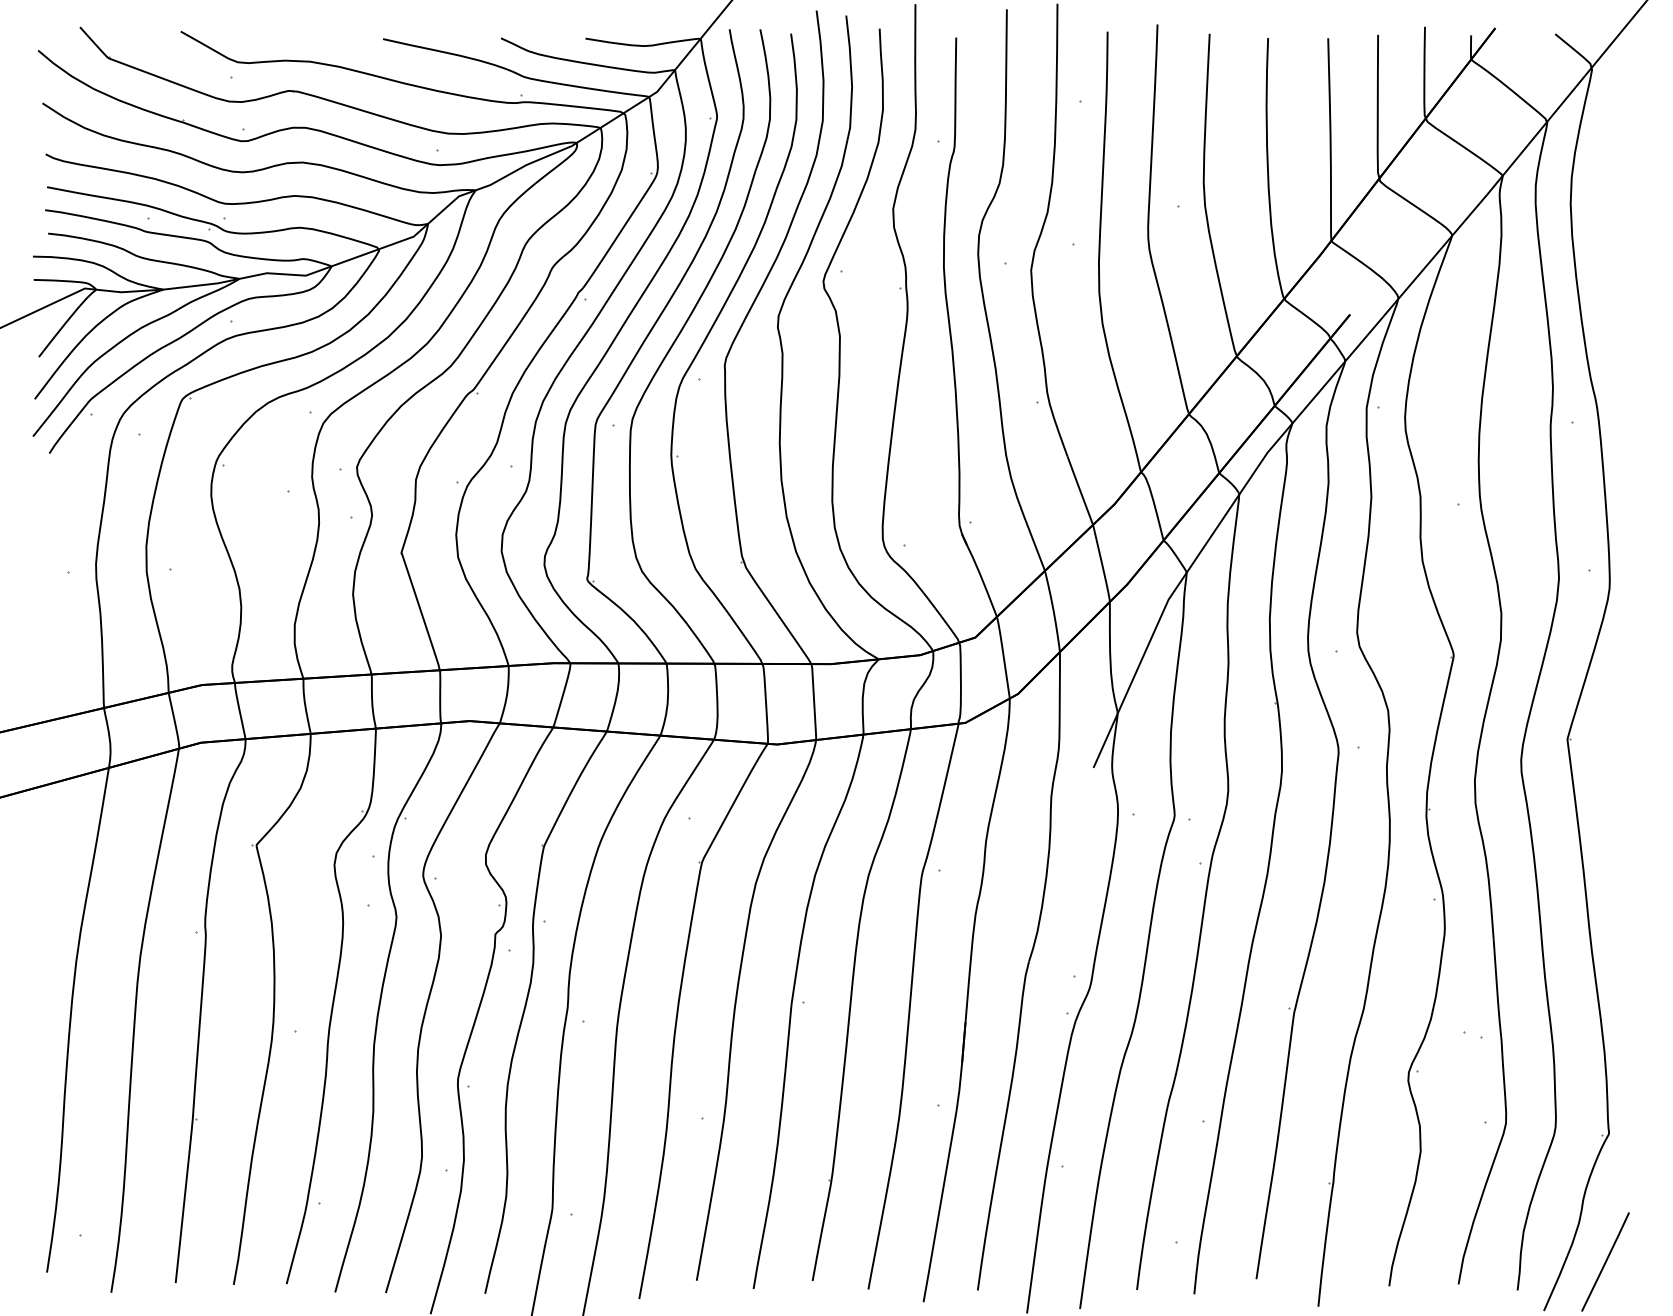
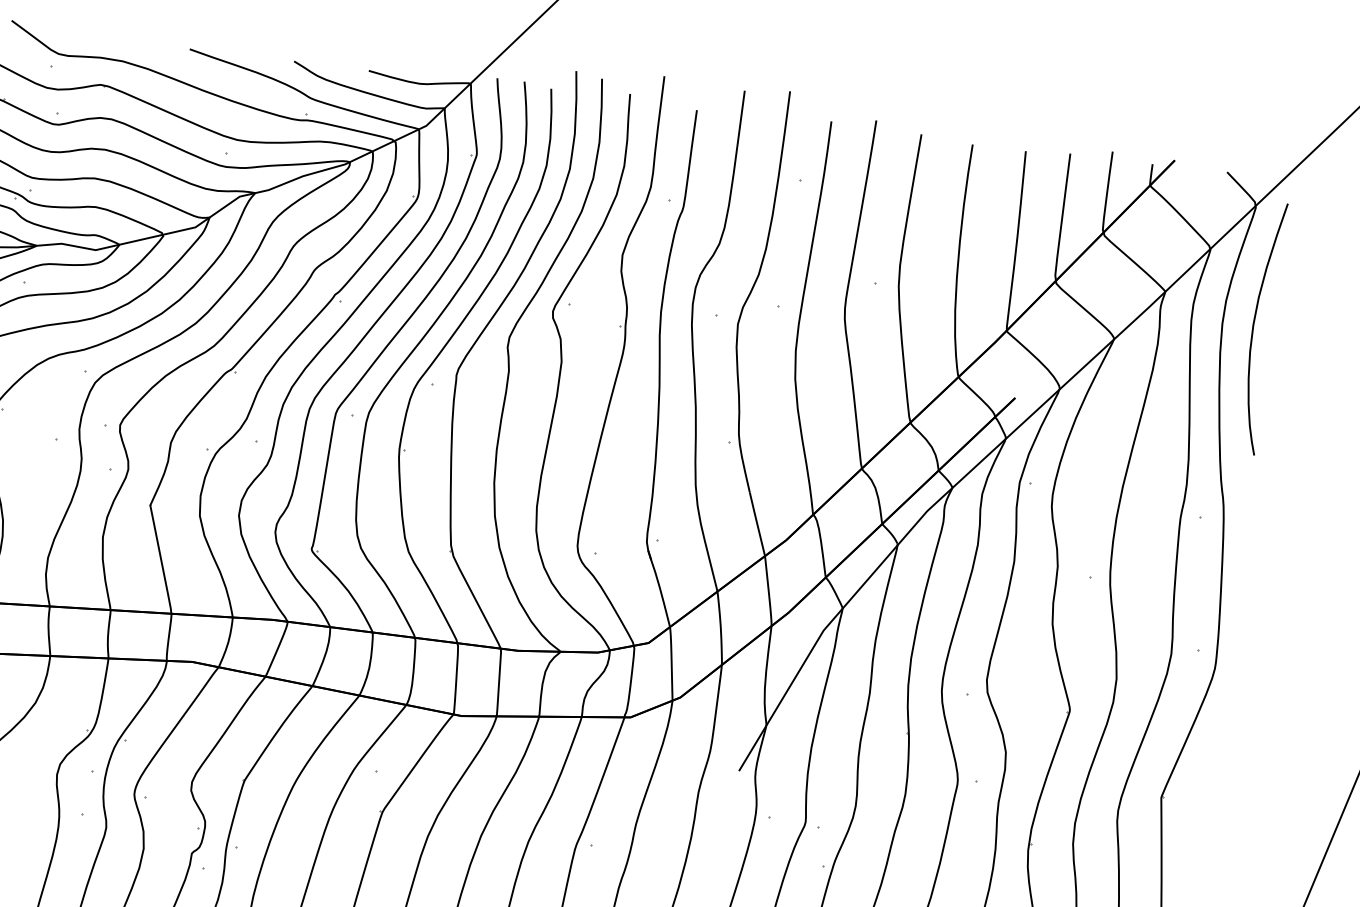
curve: (1606, 203) -> (1254, 327), added

